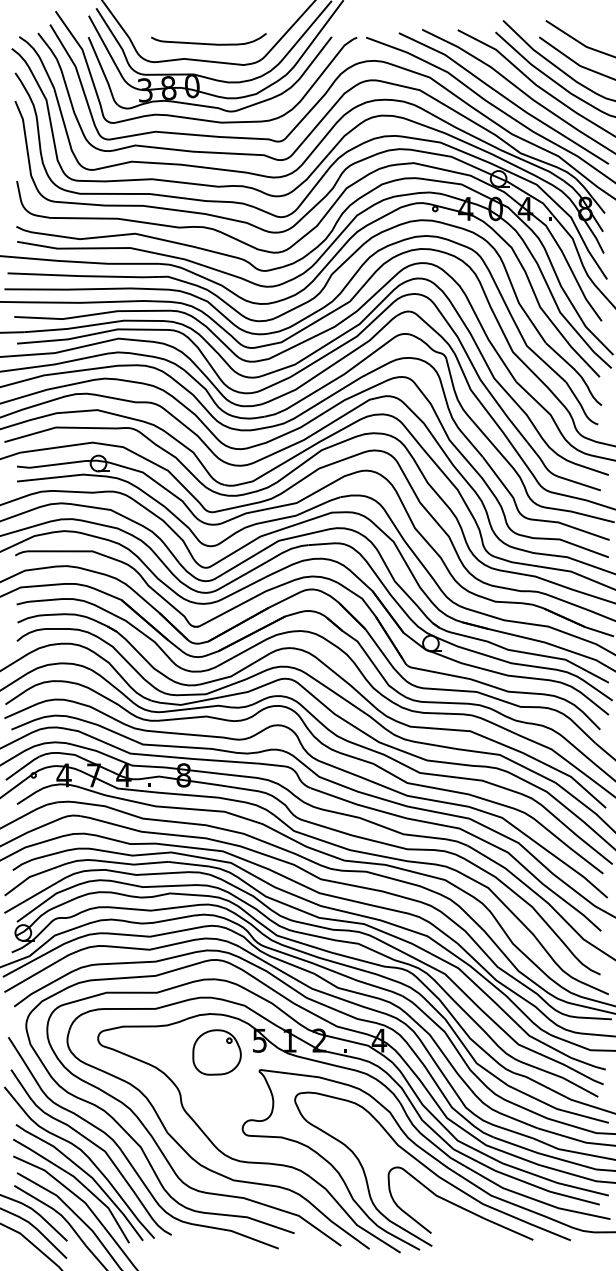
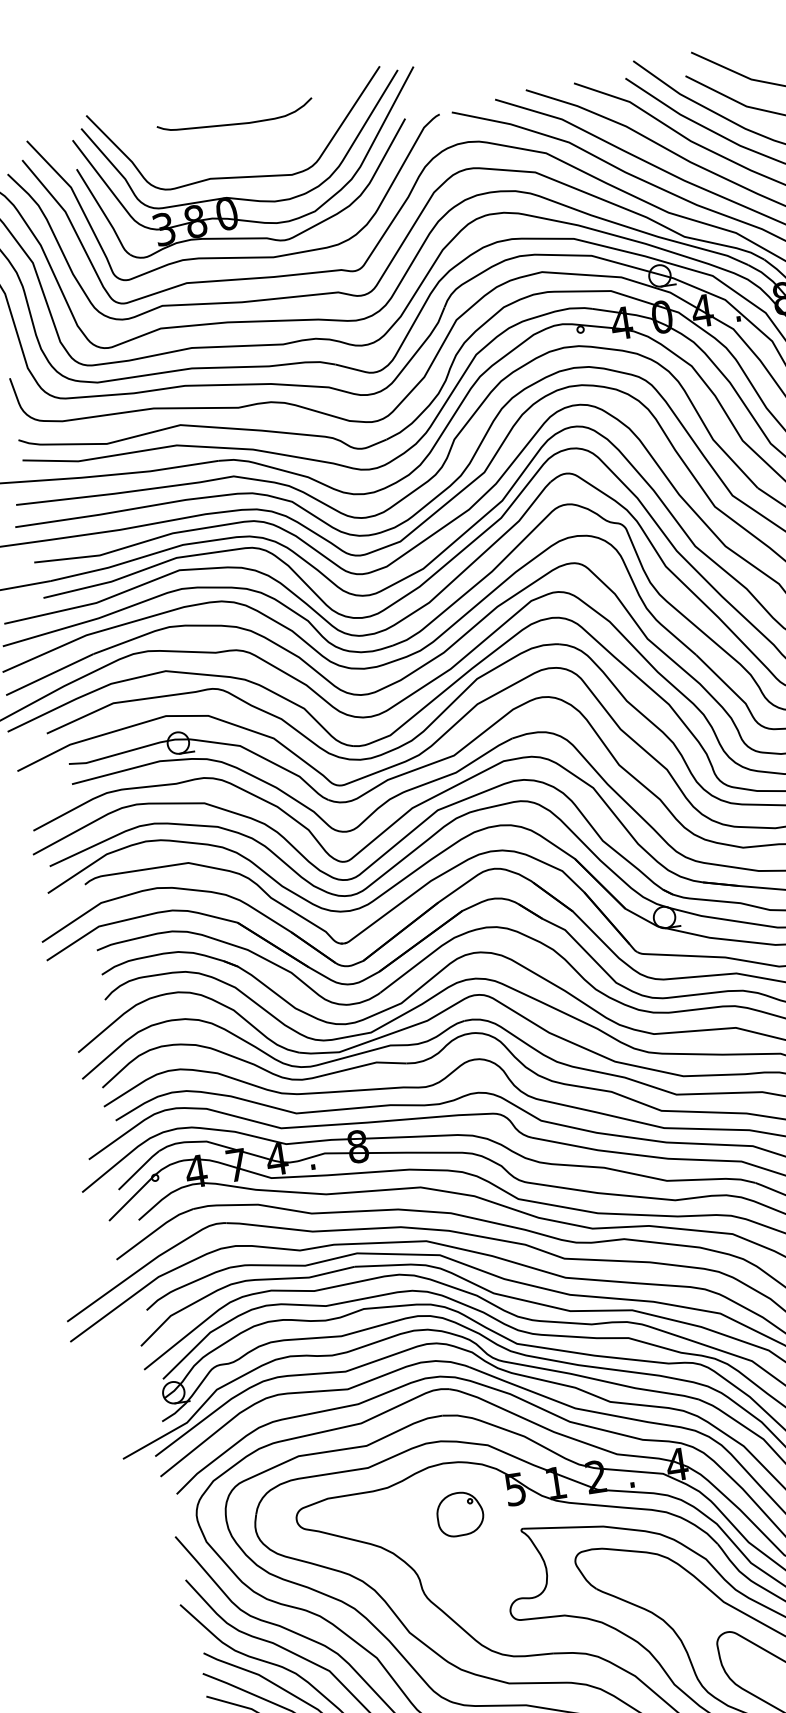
curve: (208, 43) -> (235, 123), moved
part: (216, 1052) -> (459, 1514), size x0.7

